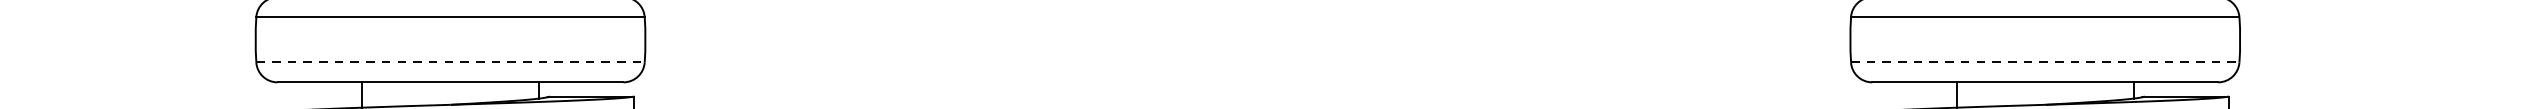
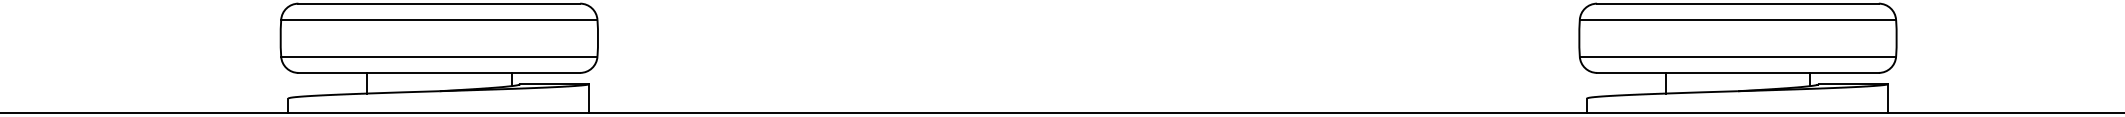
line: (450, 62) -> (439, 56), dashed -> solid
line: (2045, 62) -> (1738, 56), dashed -> solid

